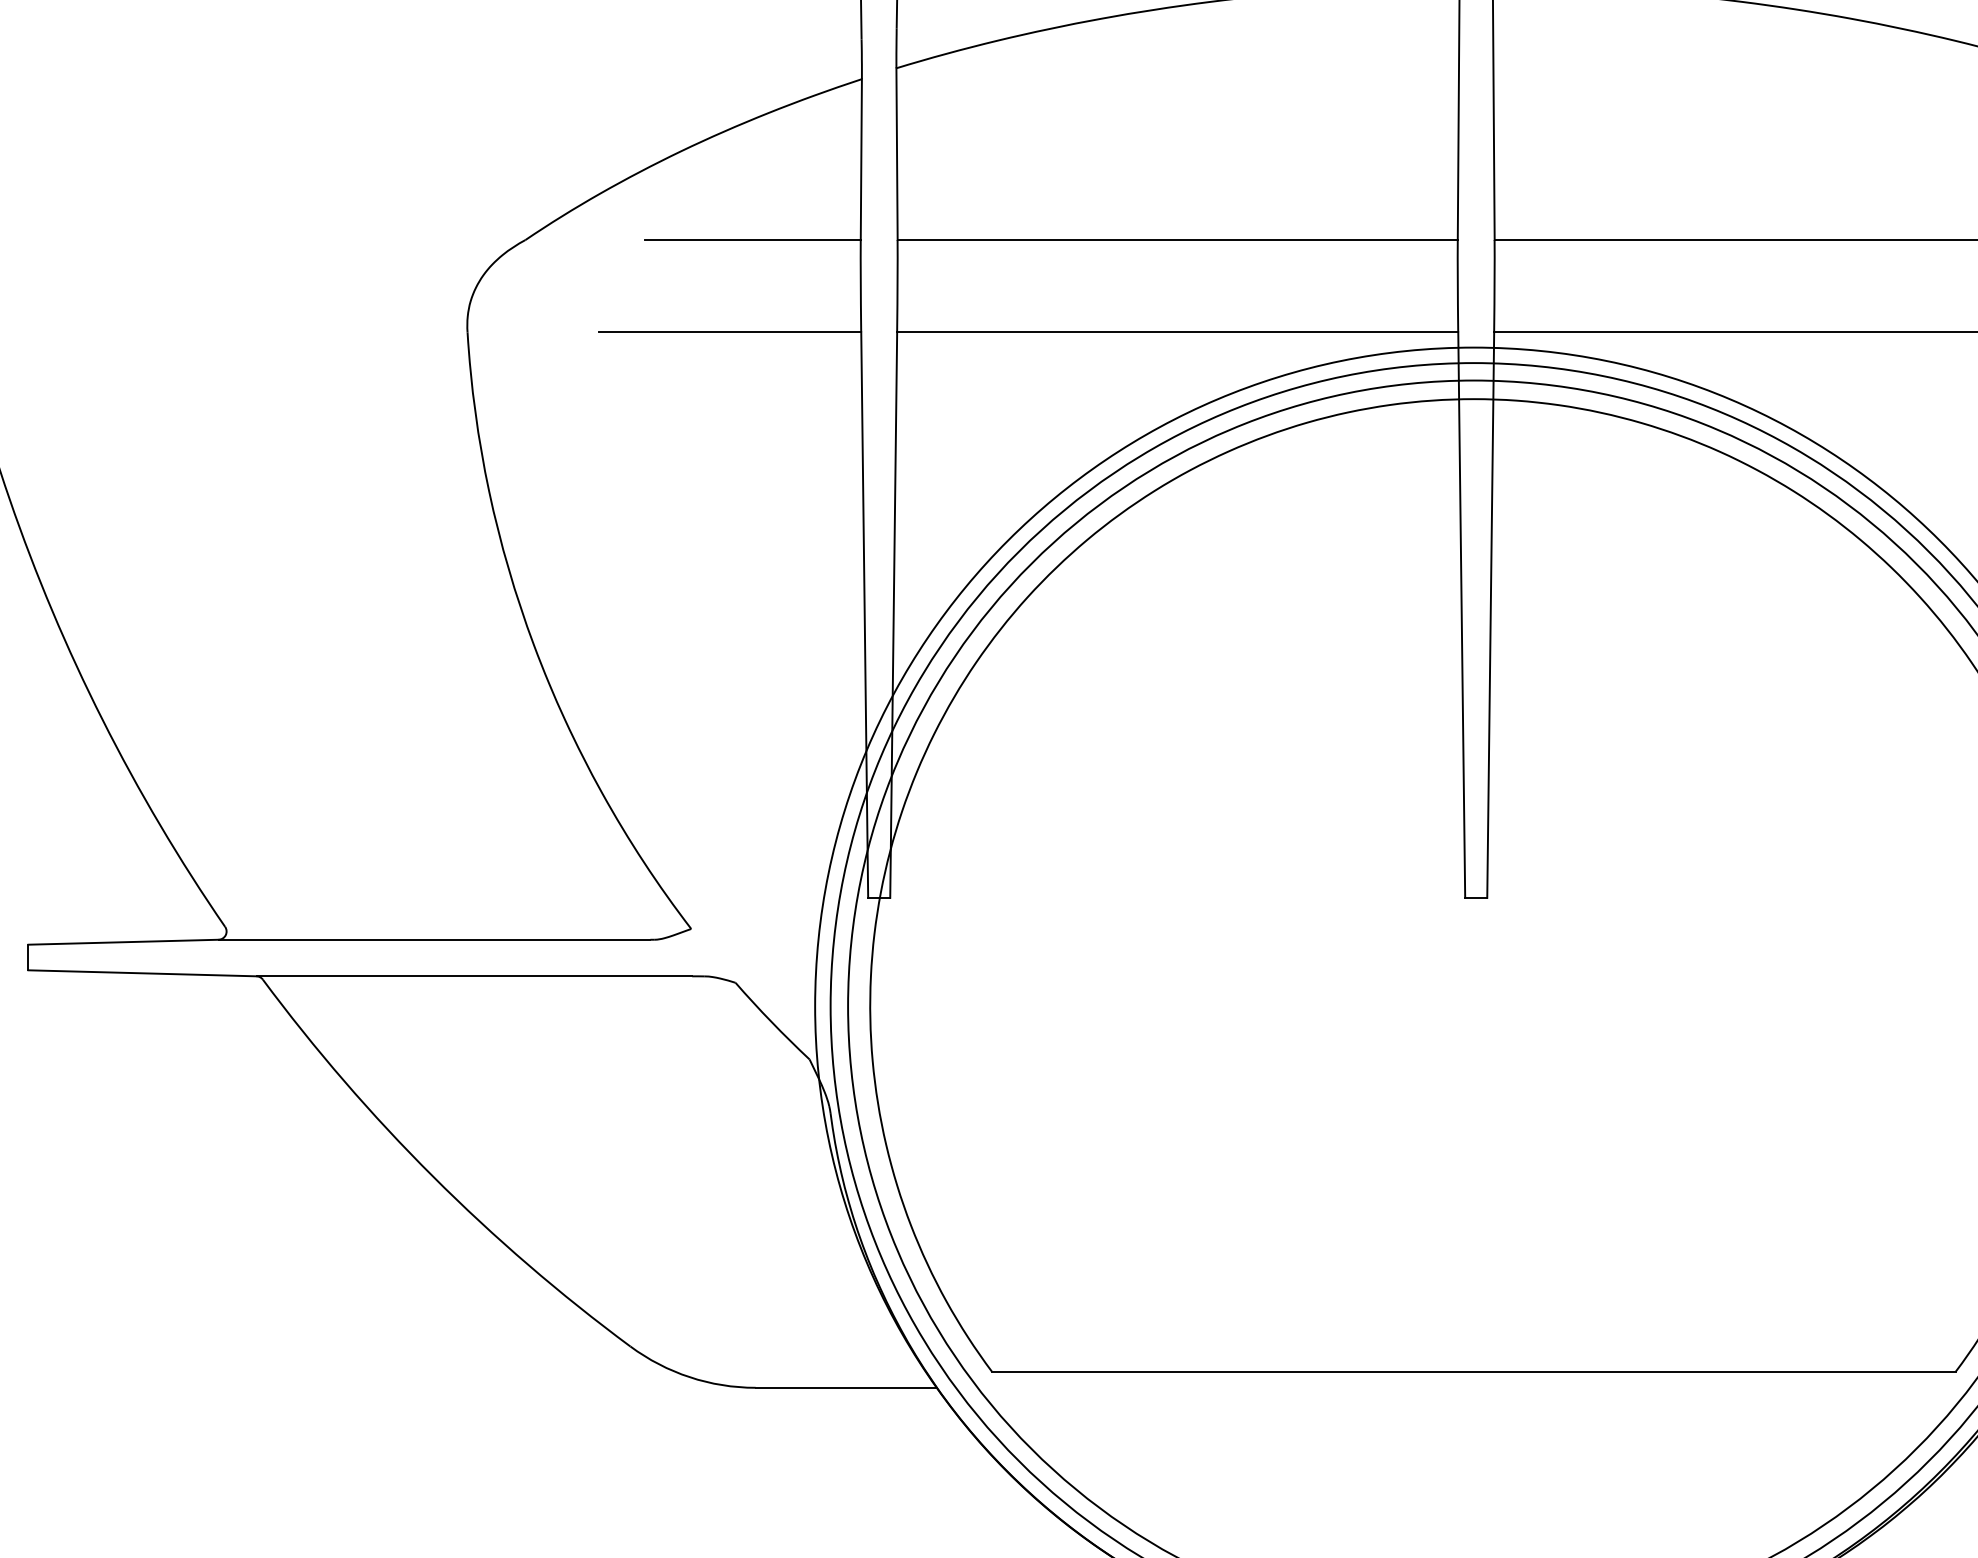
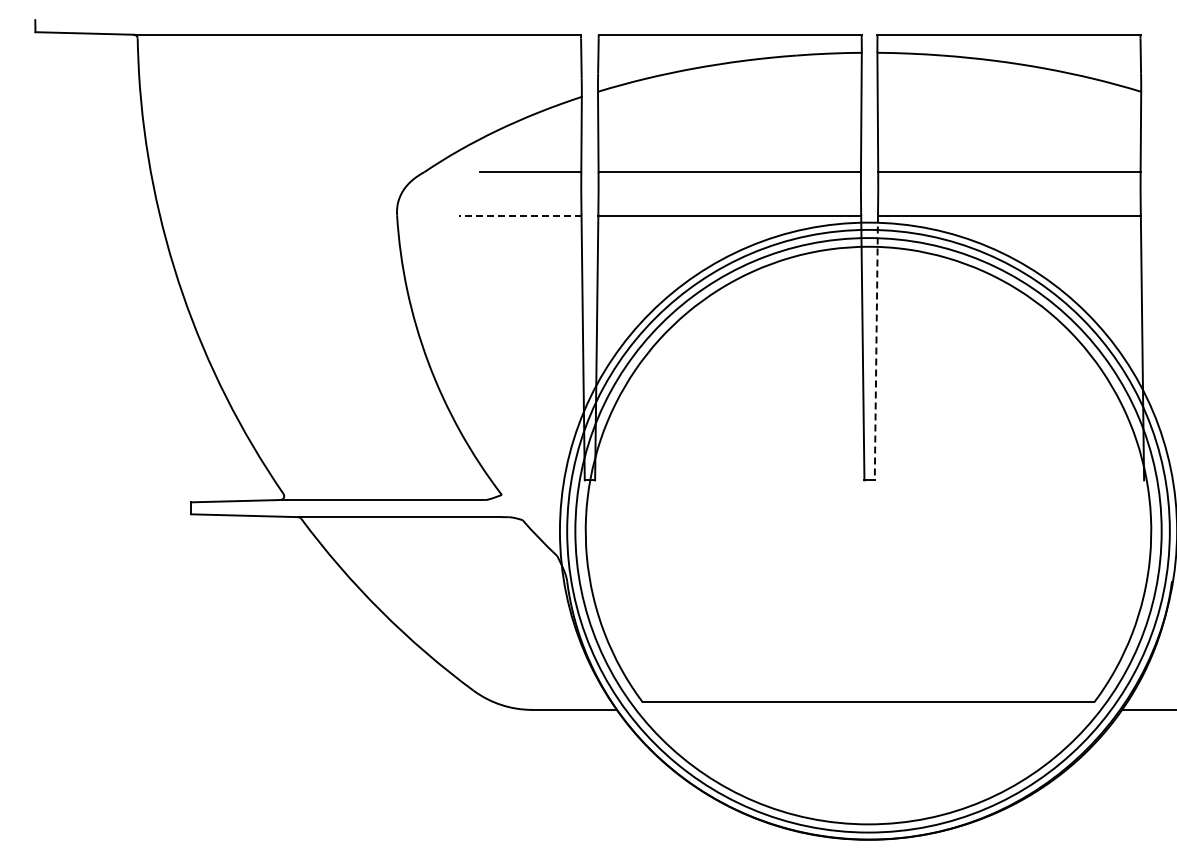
line: (728, 332) -> (519, 215), solid -> dashed
line: (1490, 616) -> (876, 348), solid -> dashed

